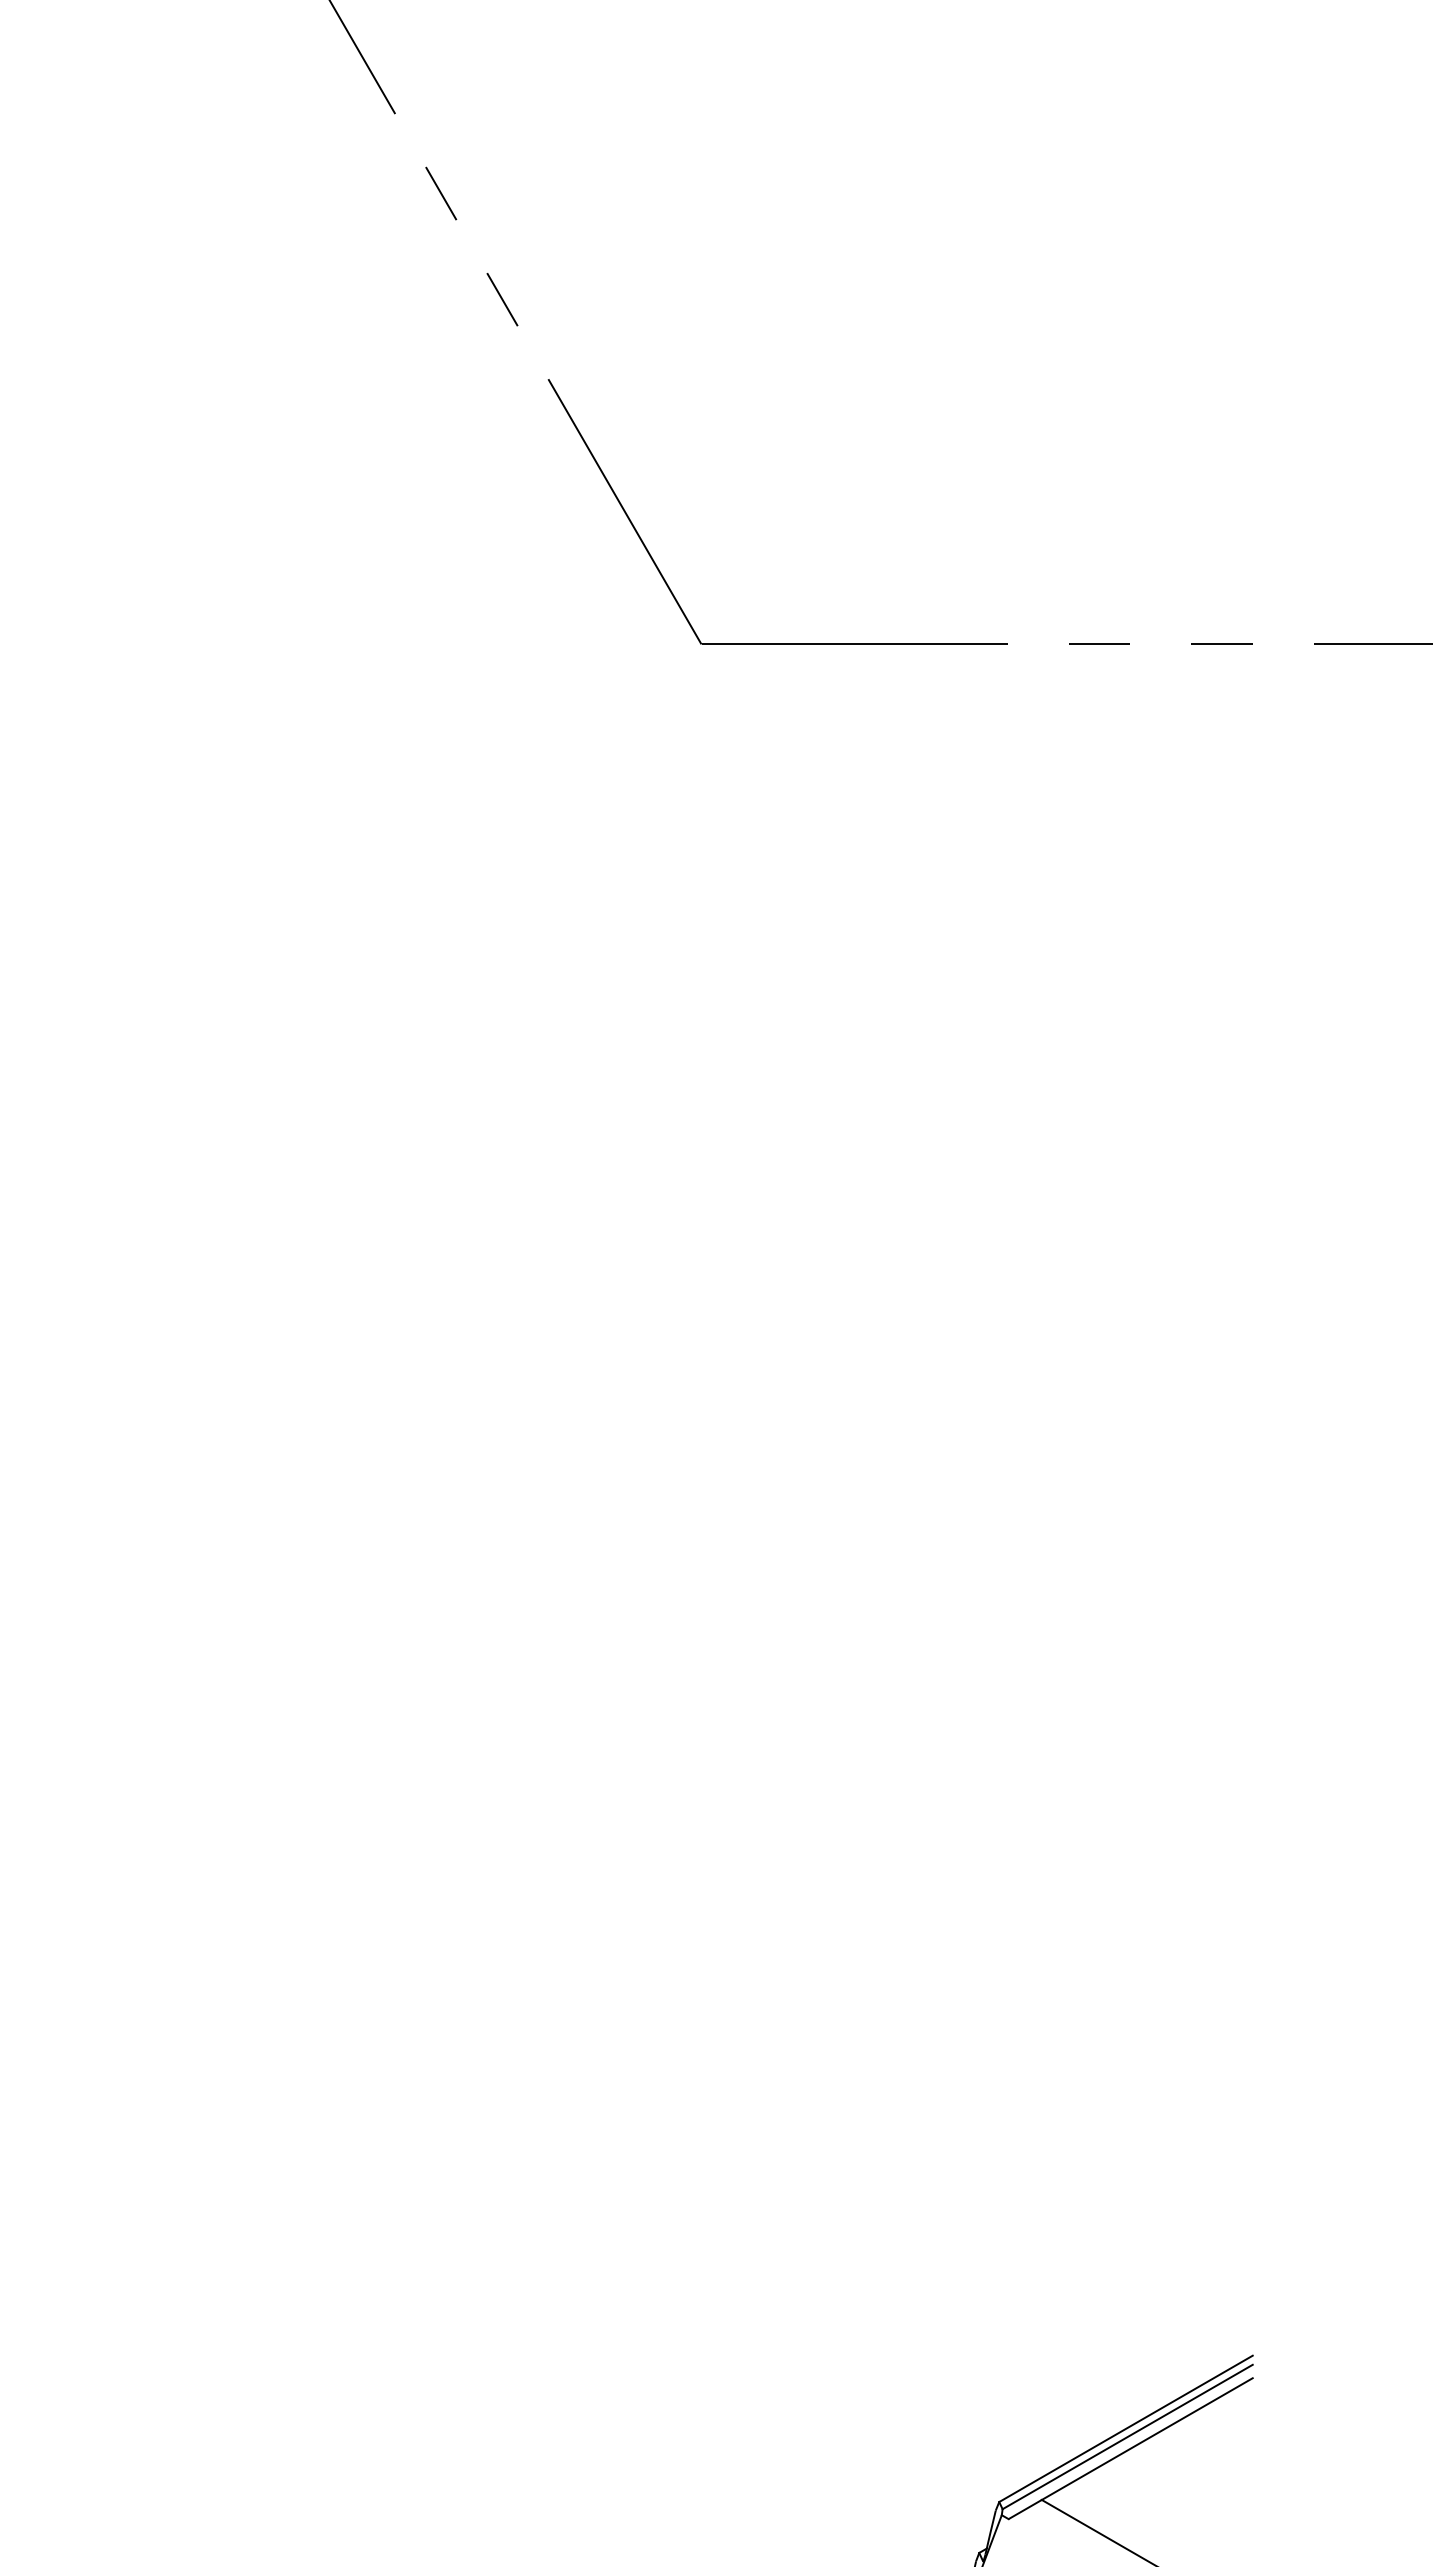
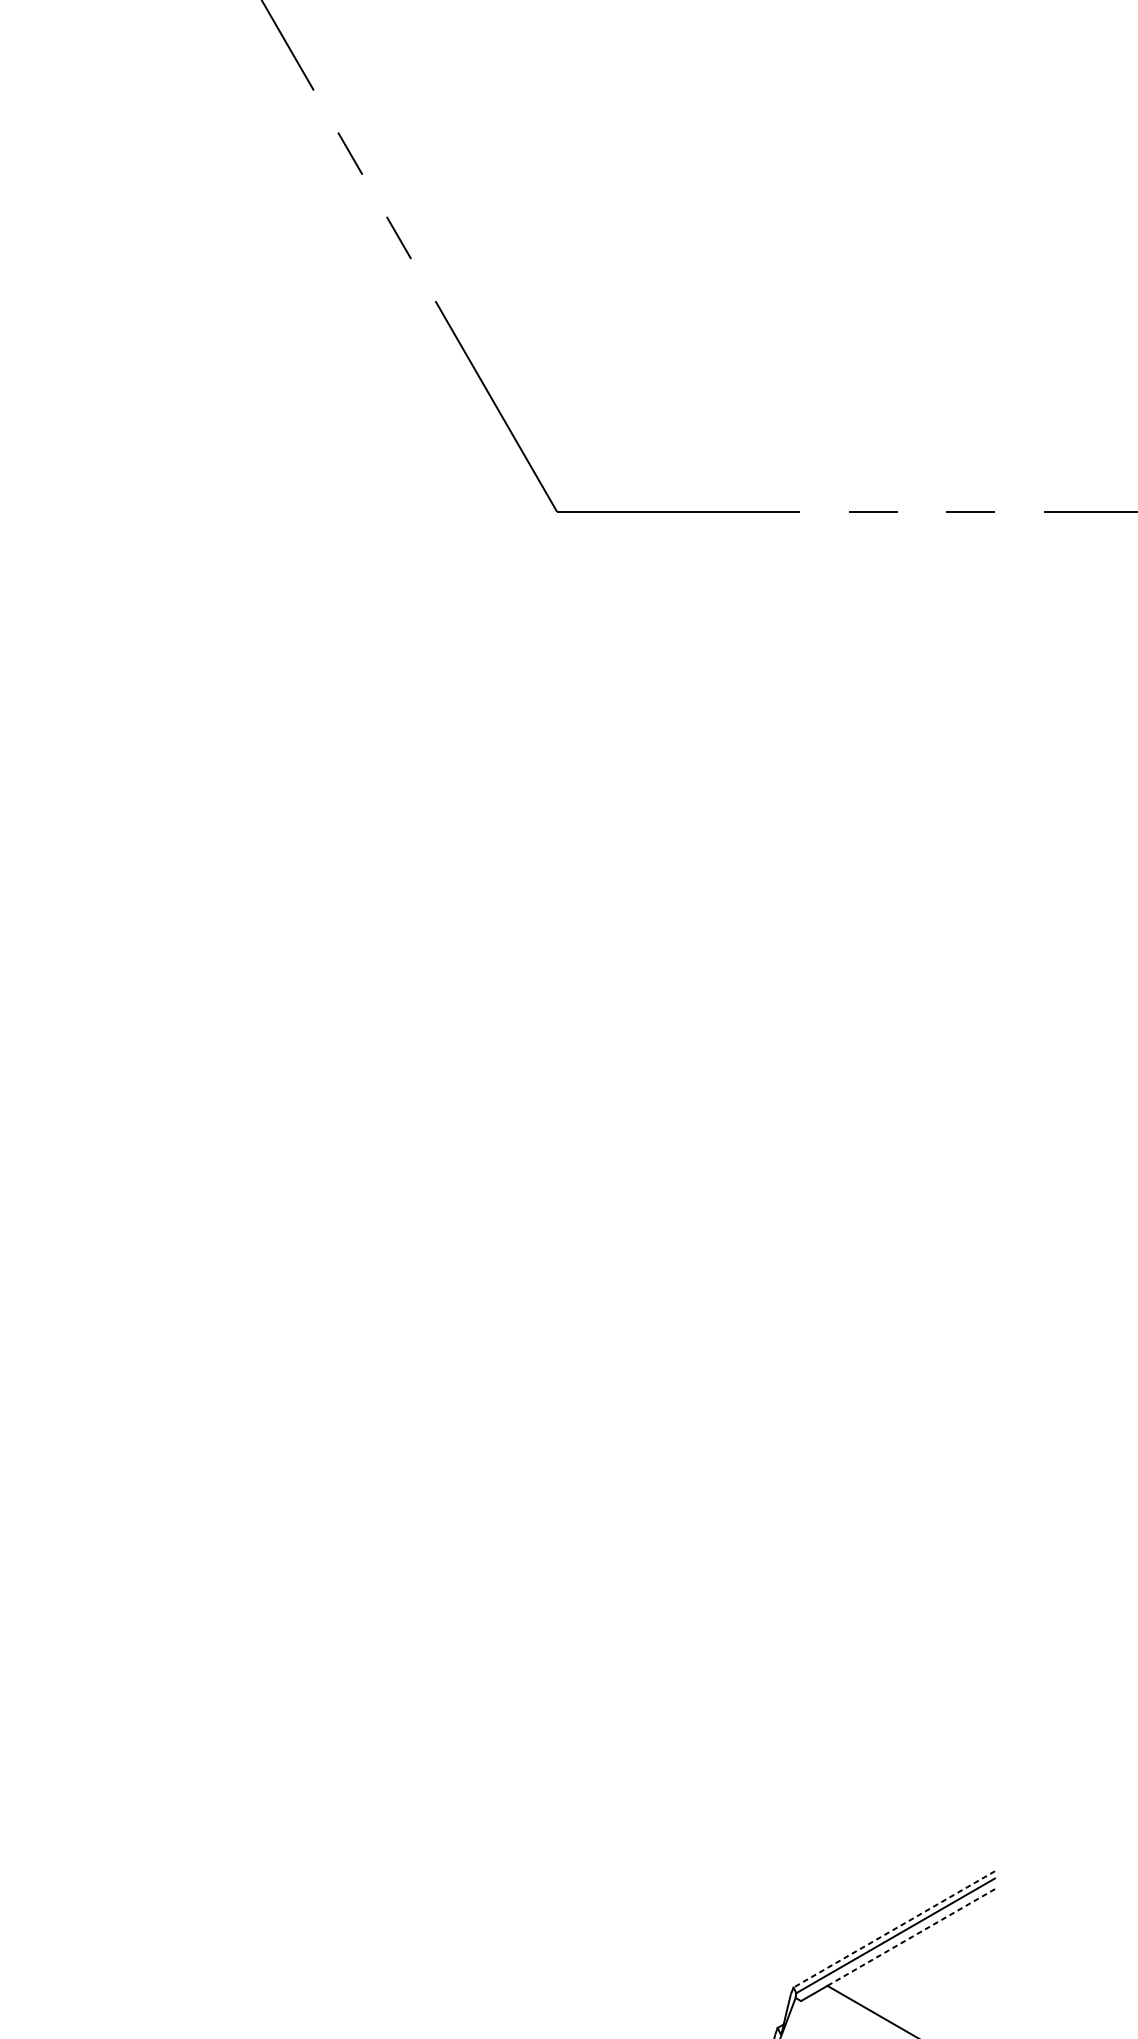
line: (1125, 2429) -> (893, 1929), solid -> dashed
line: (1147, 2439) -> (911, 1937), solid -> dashed

